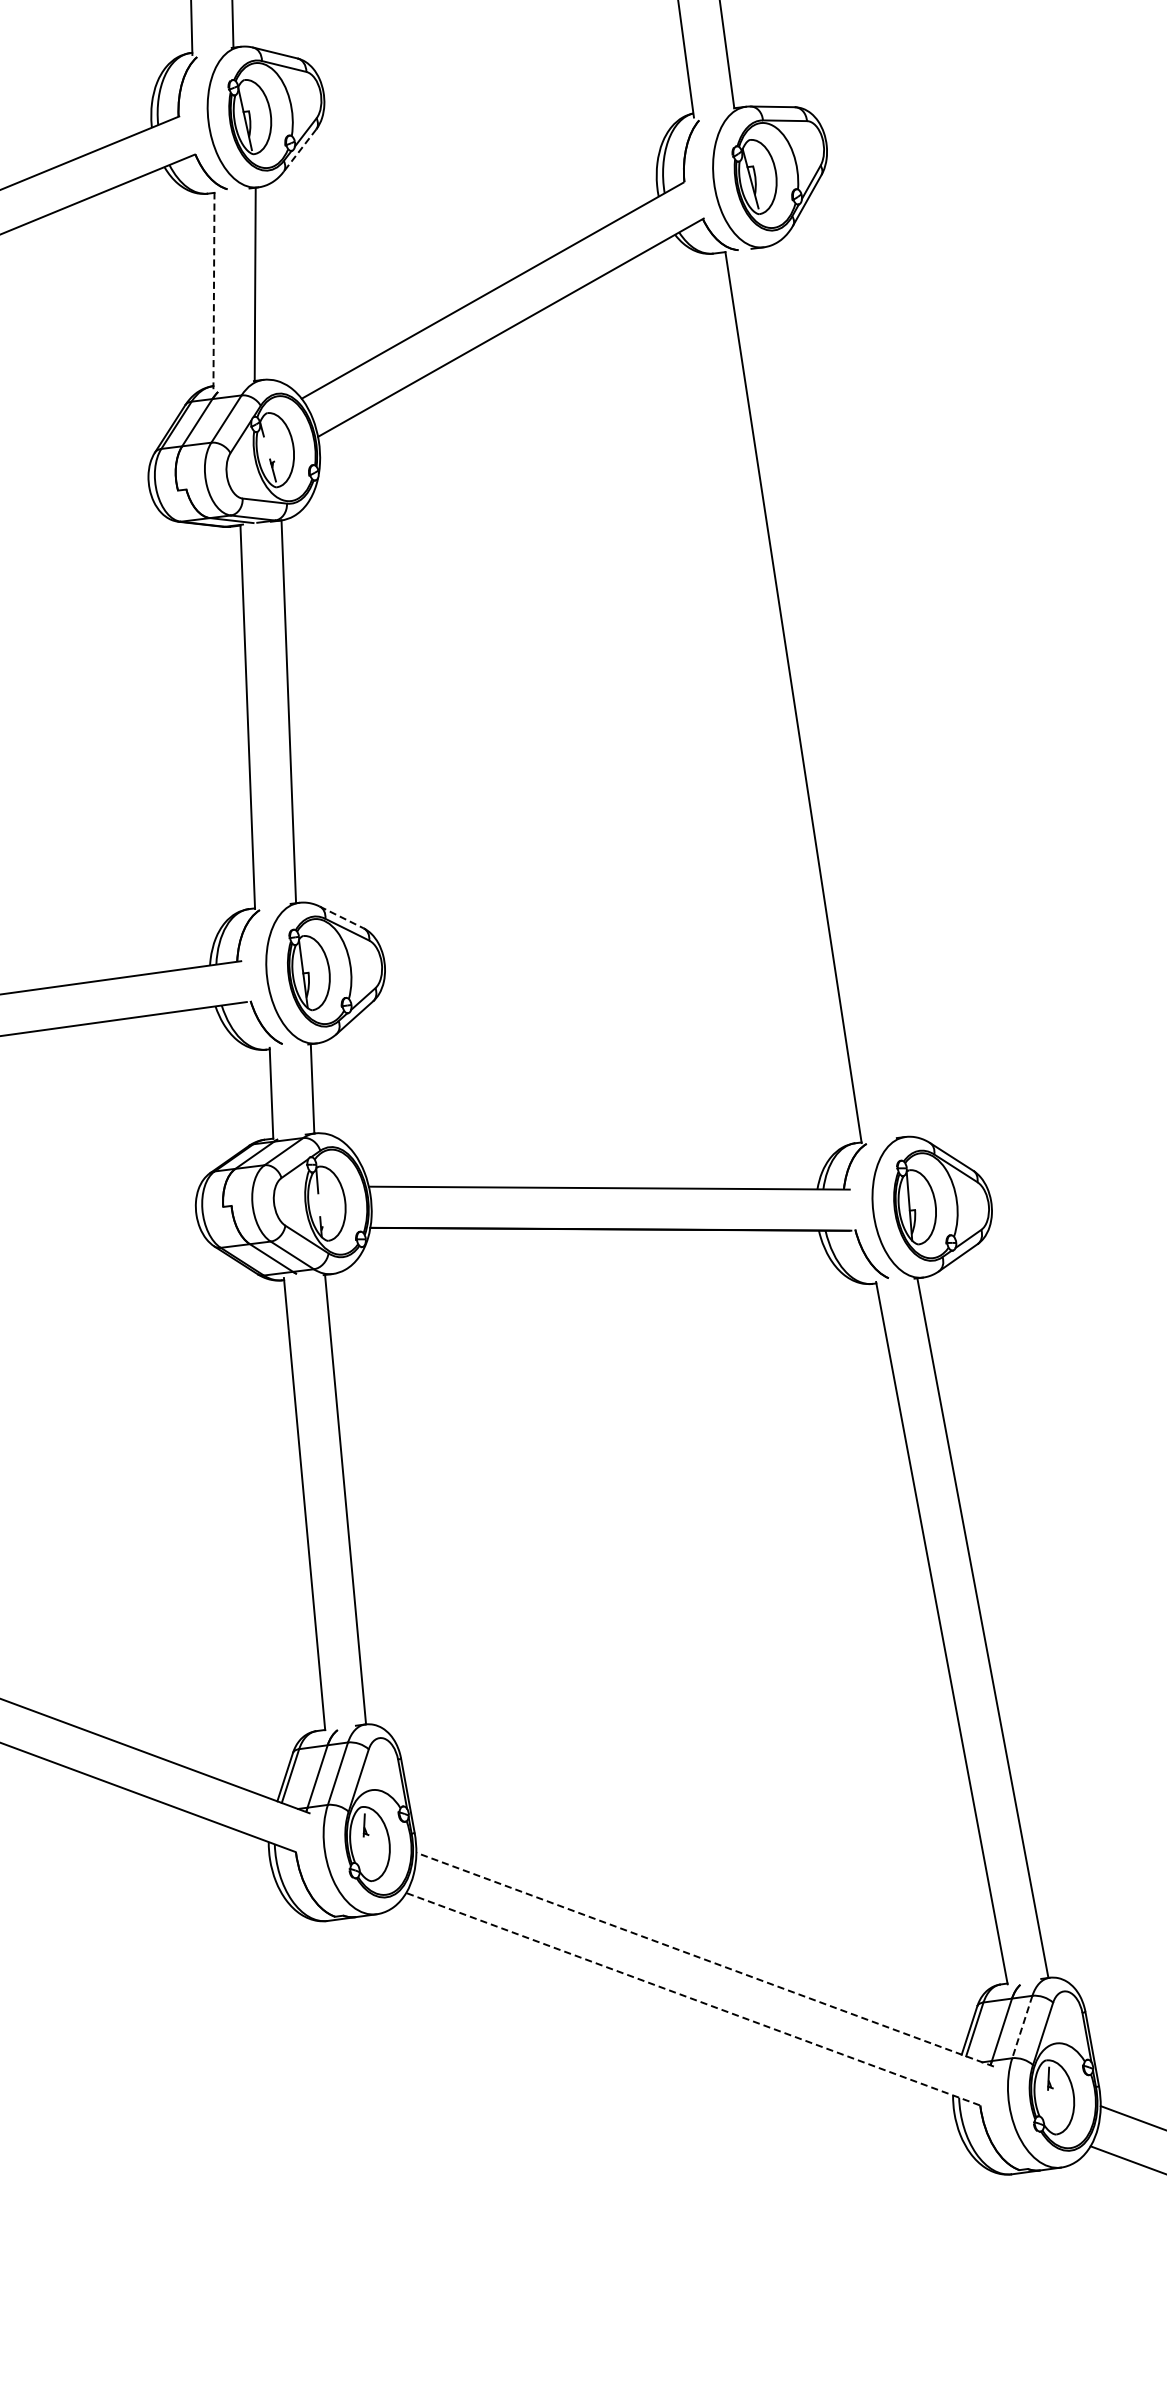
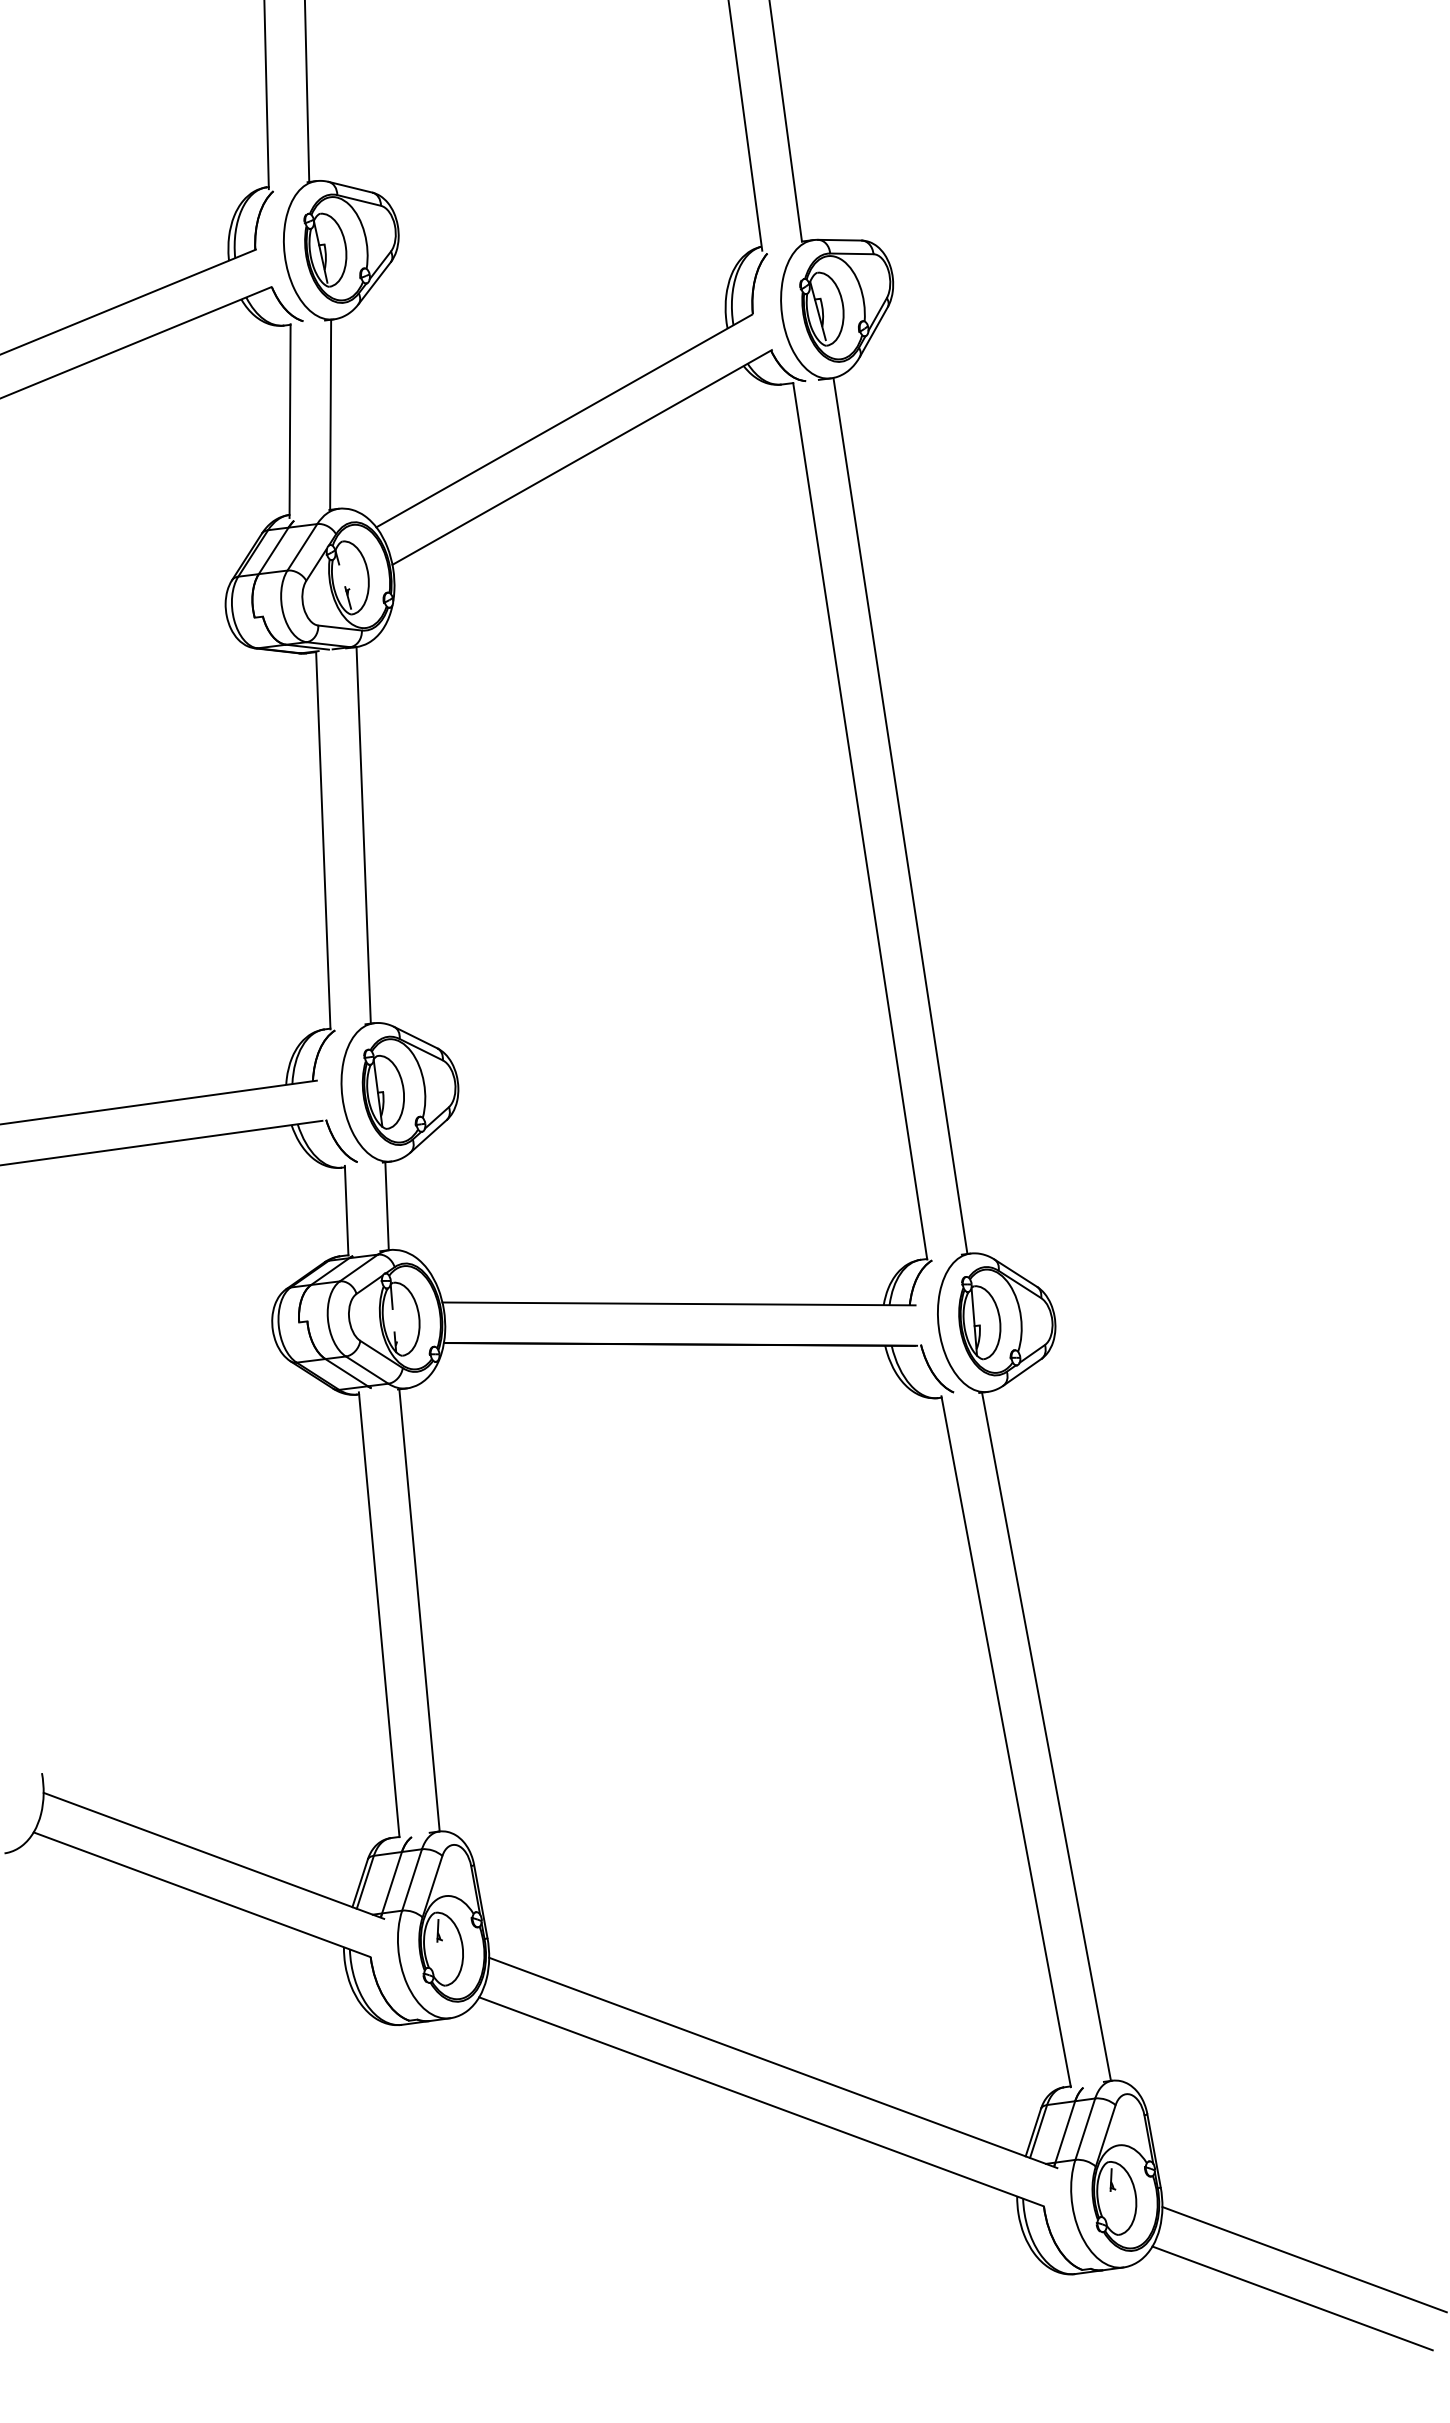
line: (299, 150) -> (374, 283), dashed -> solid
line: (214, 291) -> (290, 421), dashed -> solid
line: (834, 691) -> (900, 815), added
line: (342, 917) -> (416, 1037), dashed -> solid
line: (705, 1959) -> (773, 2062), dashed -> solid
line: (693, 1998) -> (761, 2101), dashed -> solid
line: (1022, 2027) -> (1085, 2129), dashed -> solid

